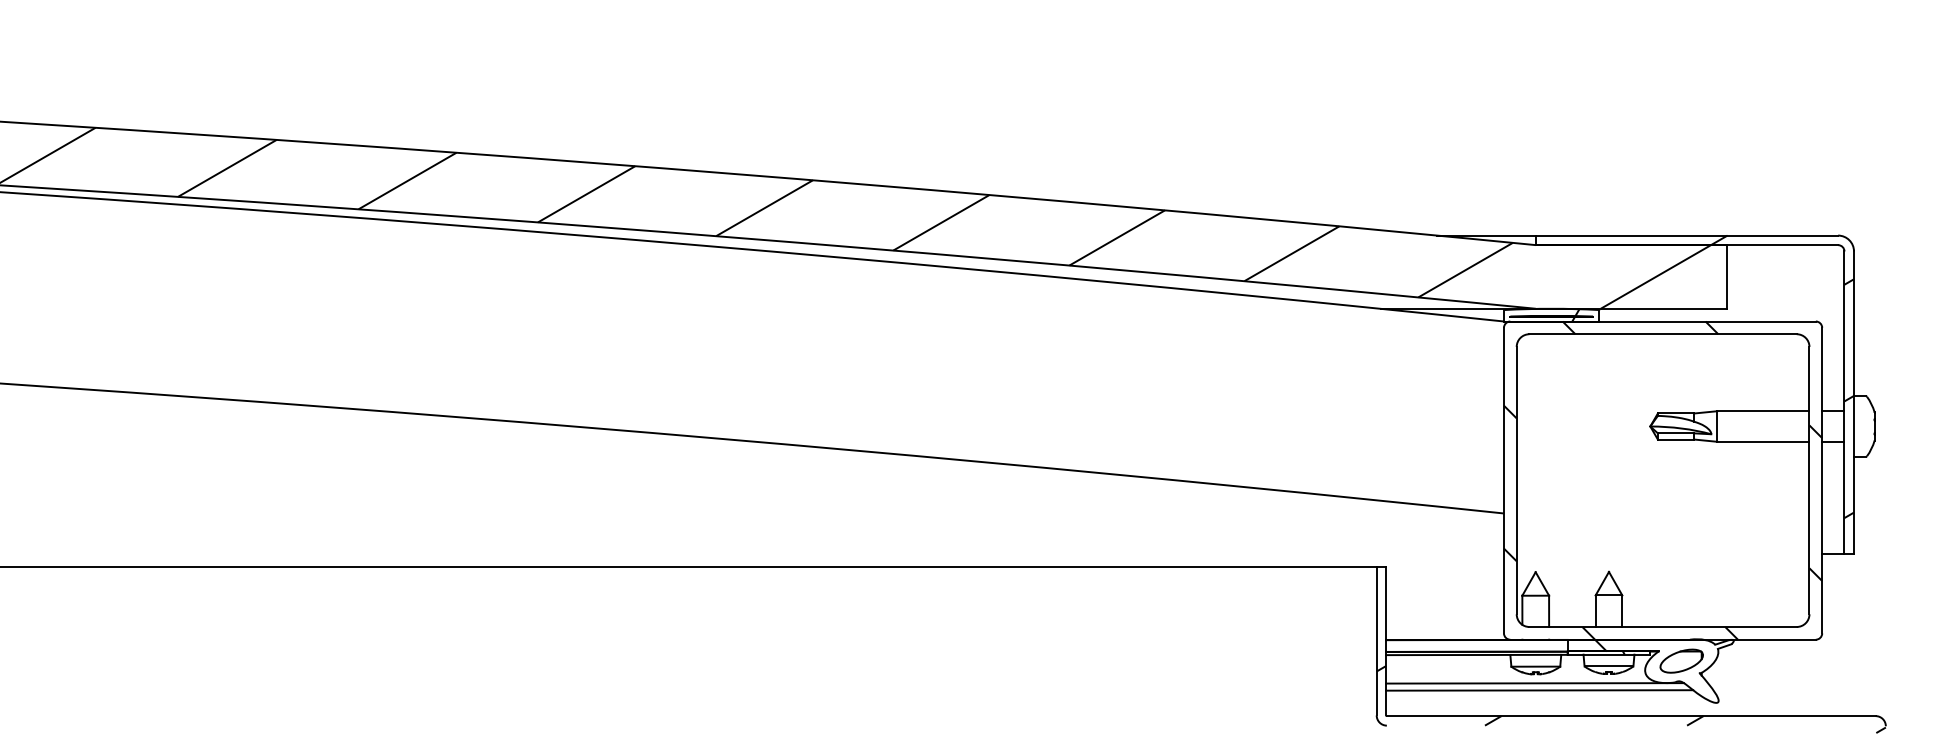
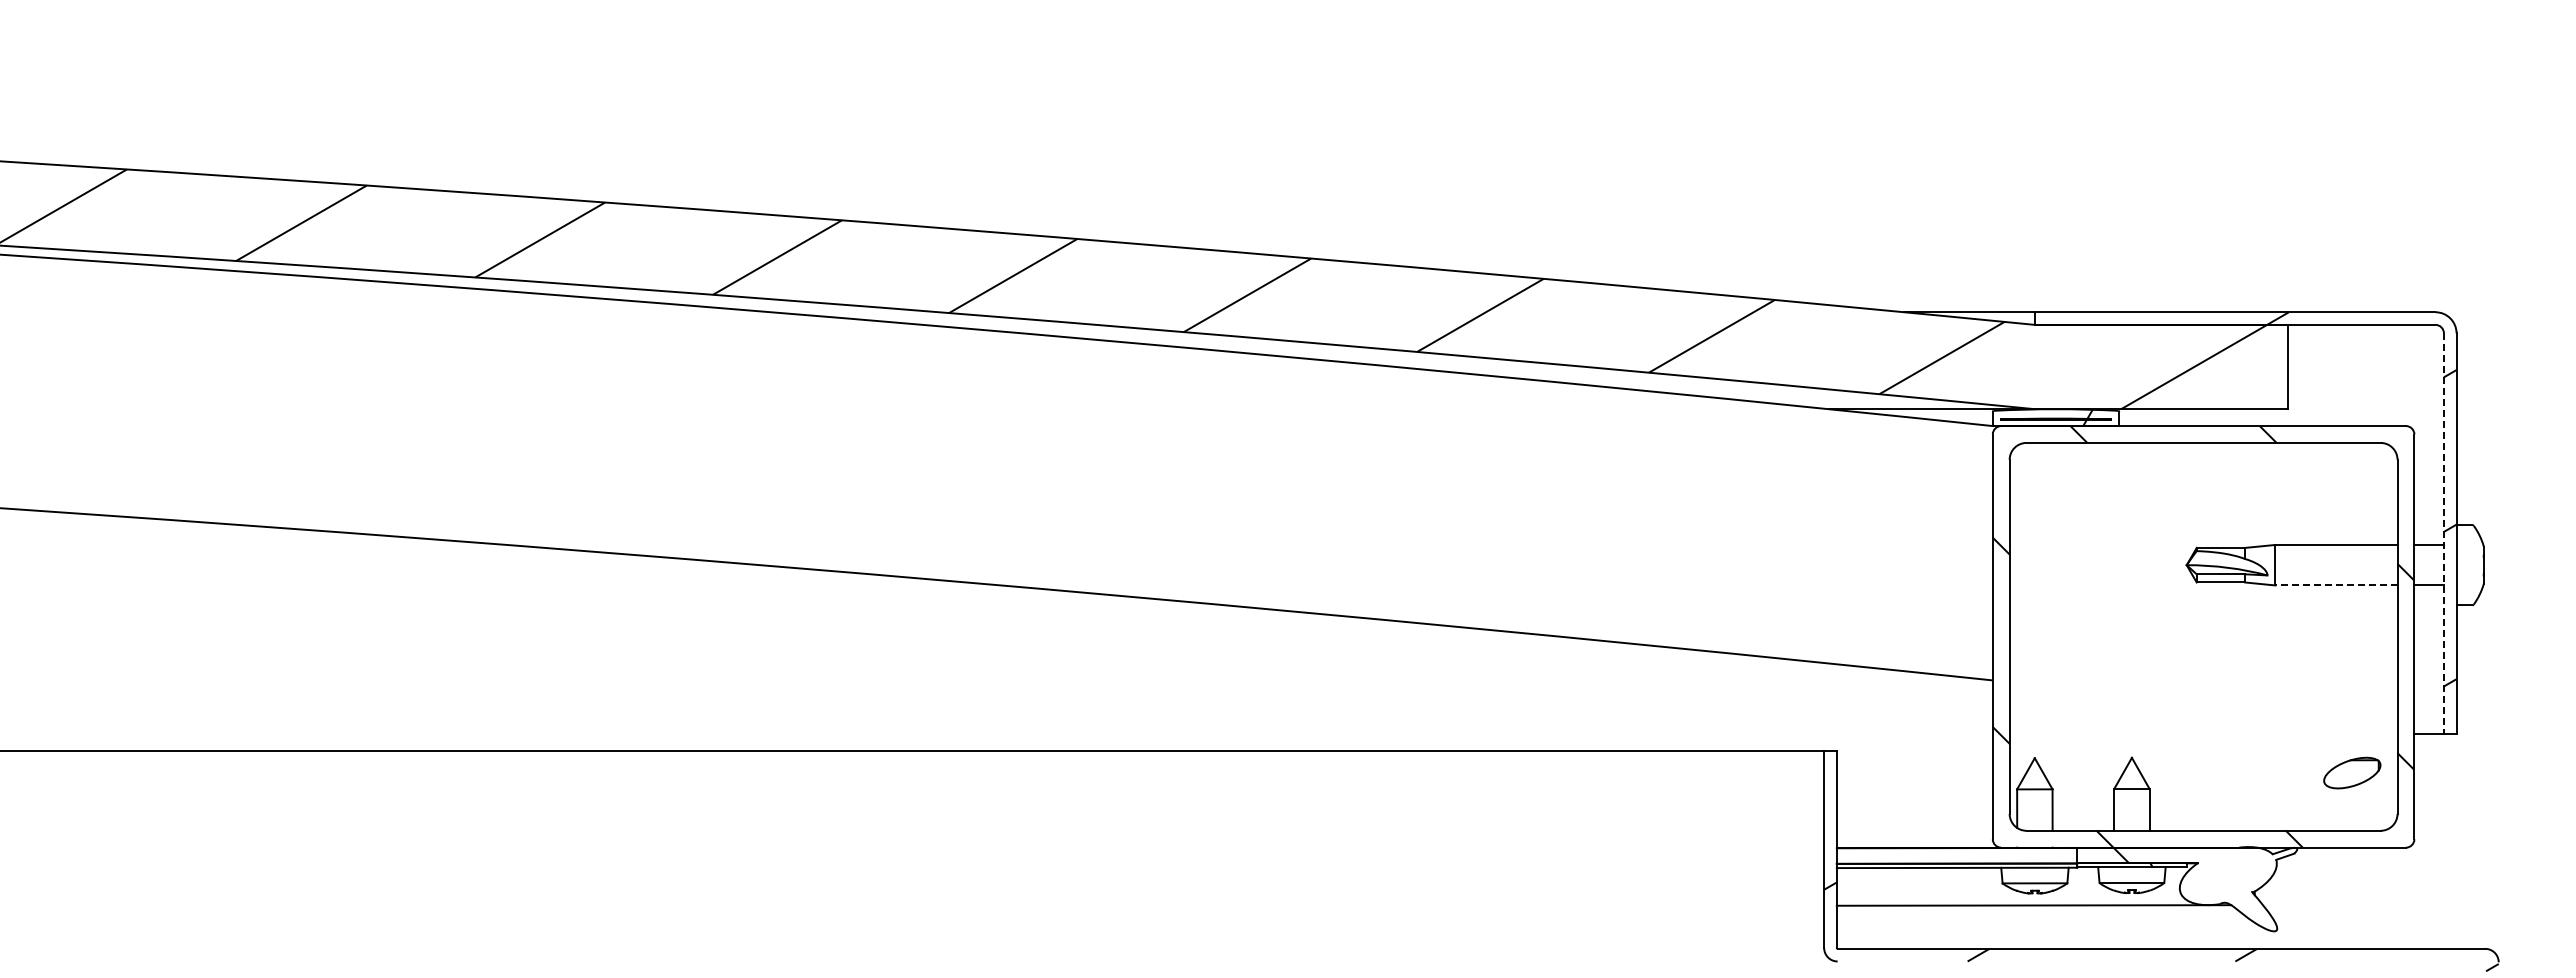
line: (1844, 403) -> (2443, 534), solid -> dashed
line: (1762, 441) -> (2335, 585), solid -> dashed
part: (1681, 660) -> (2352, 772), moved
line: (1539, 690) -> (2039, 914), removed

